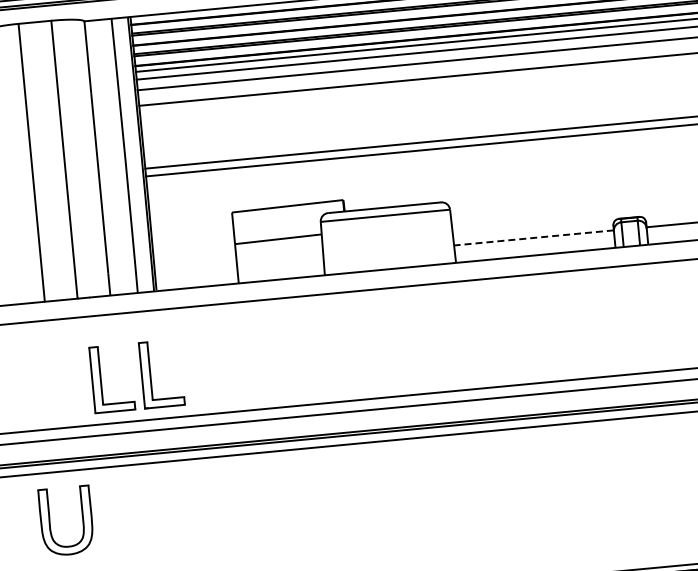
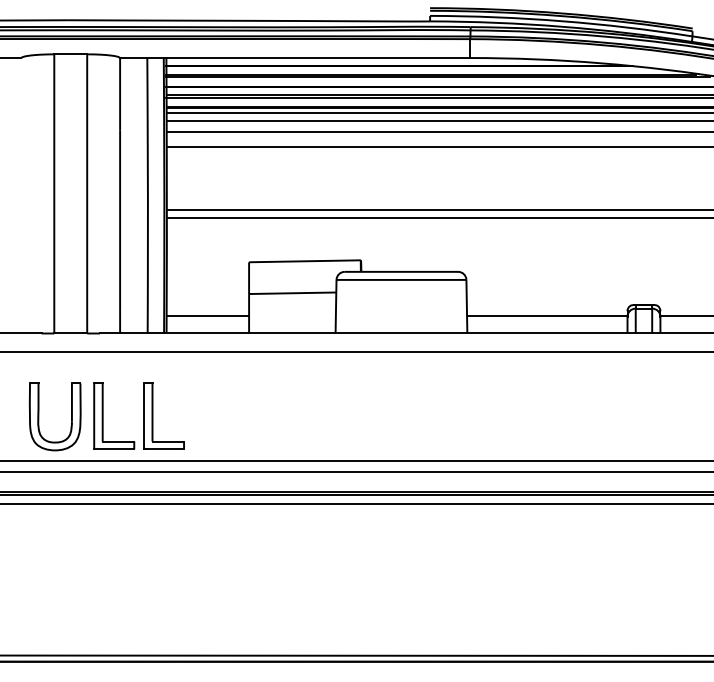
line: (533, 237) -> (546, 315), dashed -> solid
line: (195, 269) -> (207, 315), added
part: (50, 522) -> (39, 416), moved

